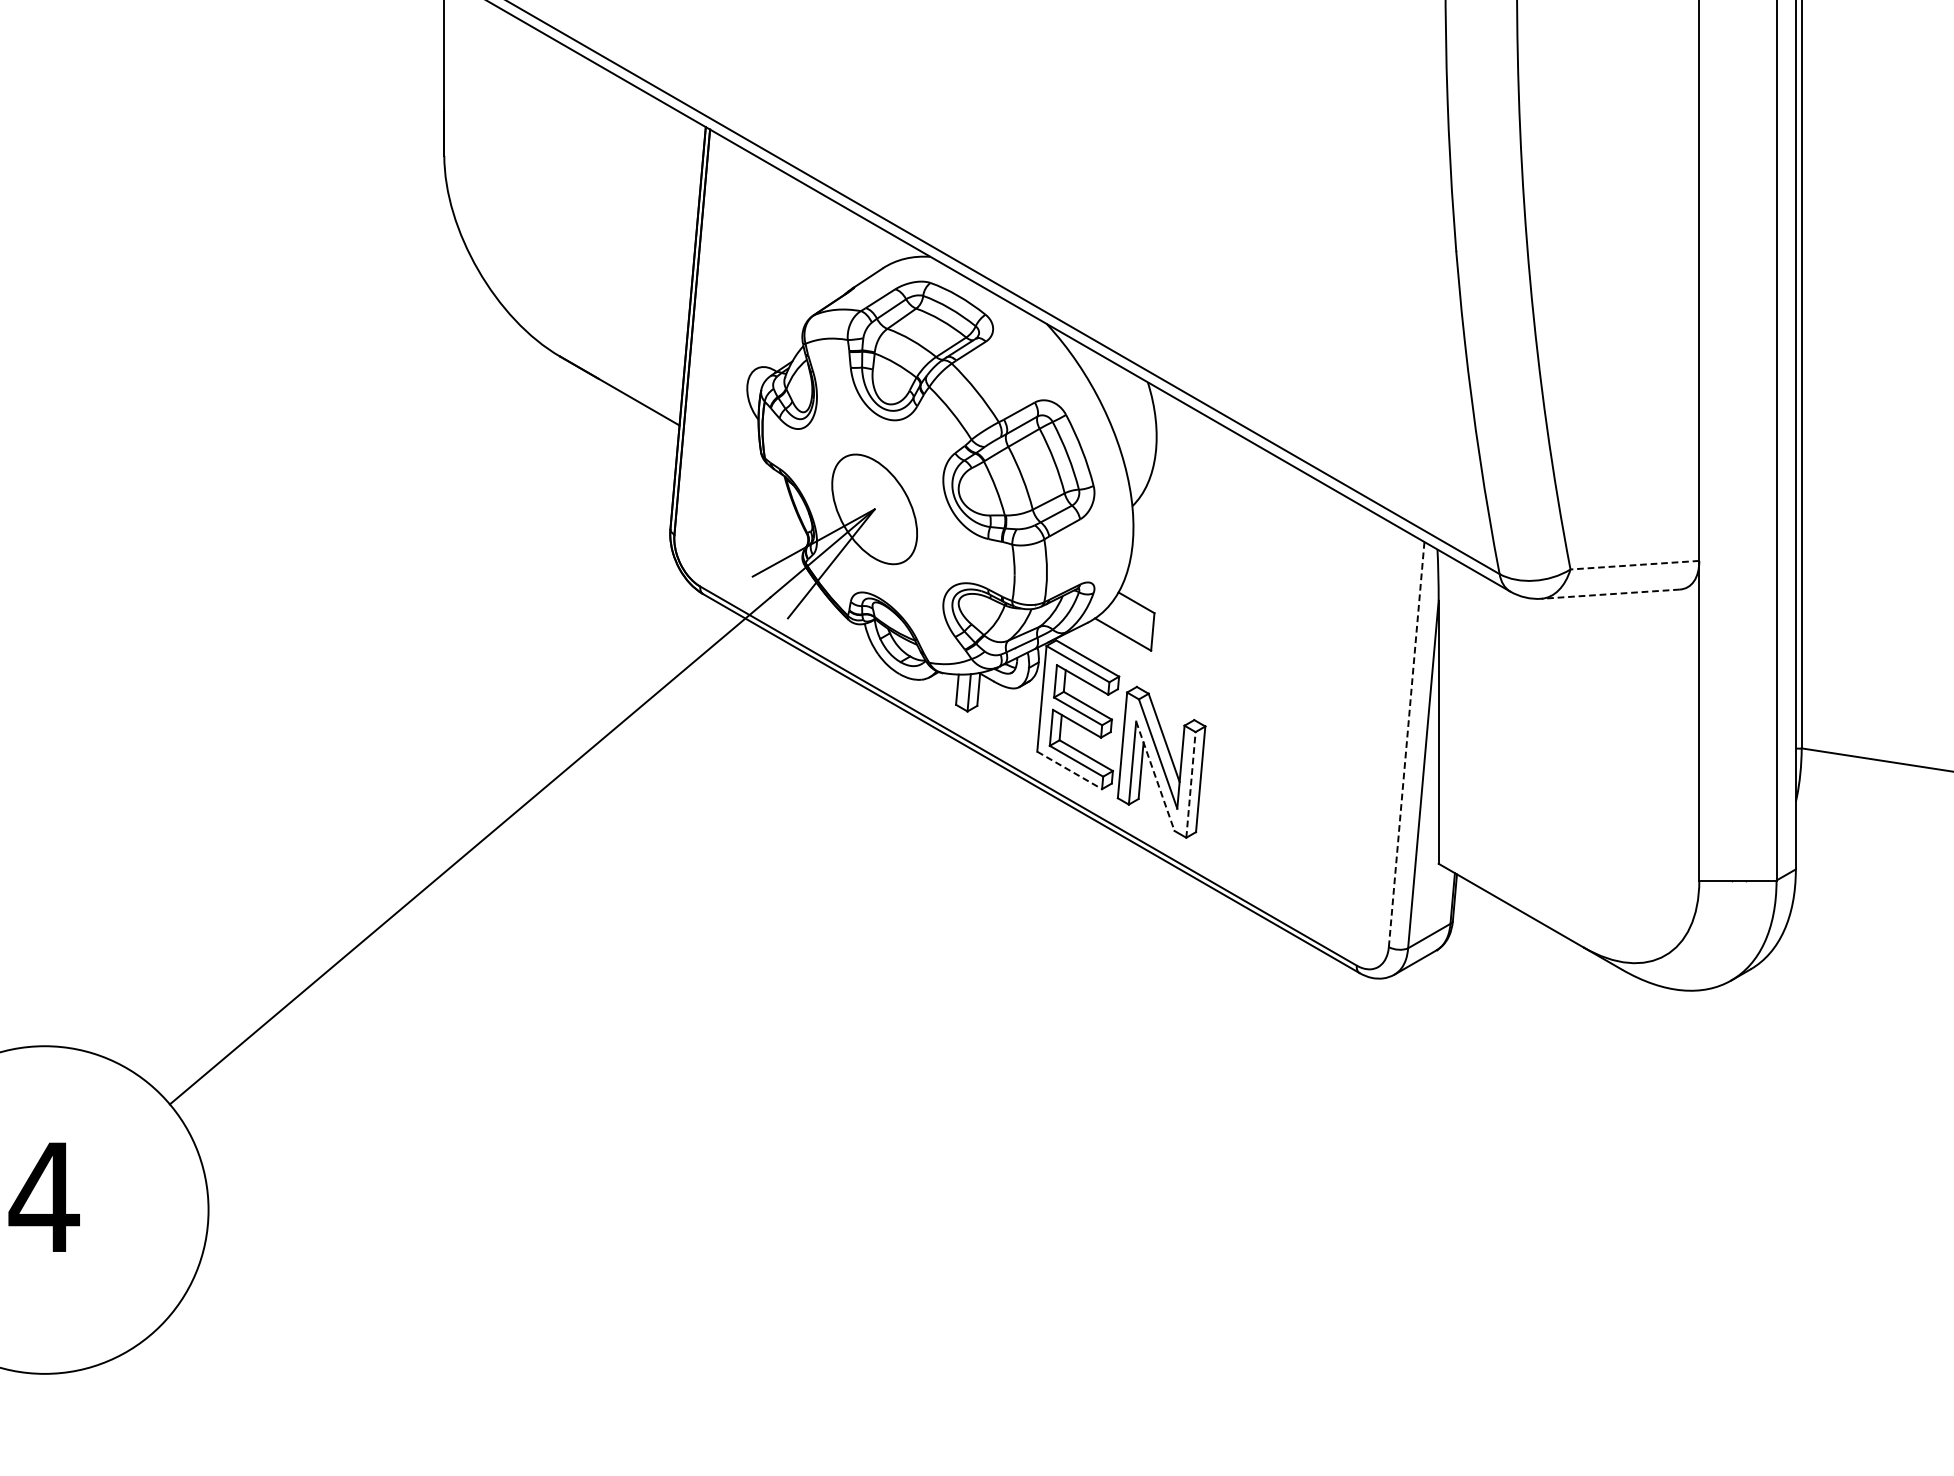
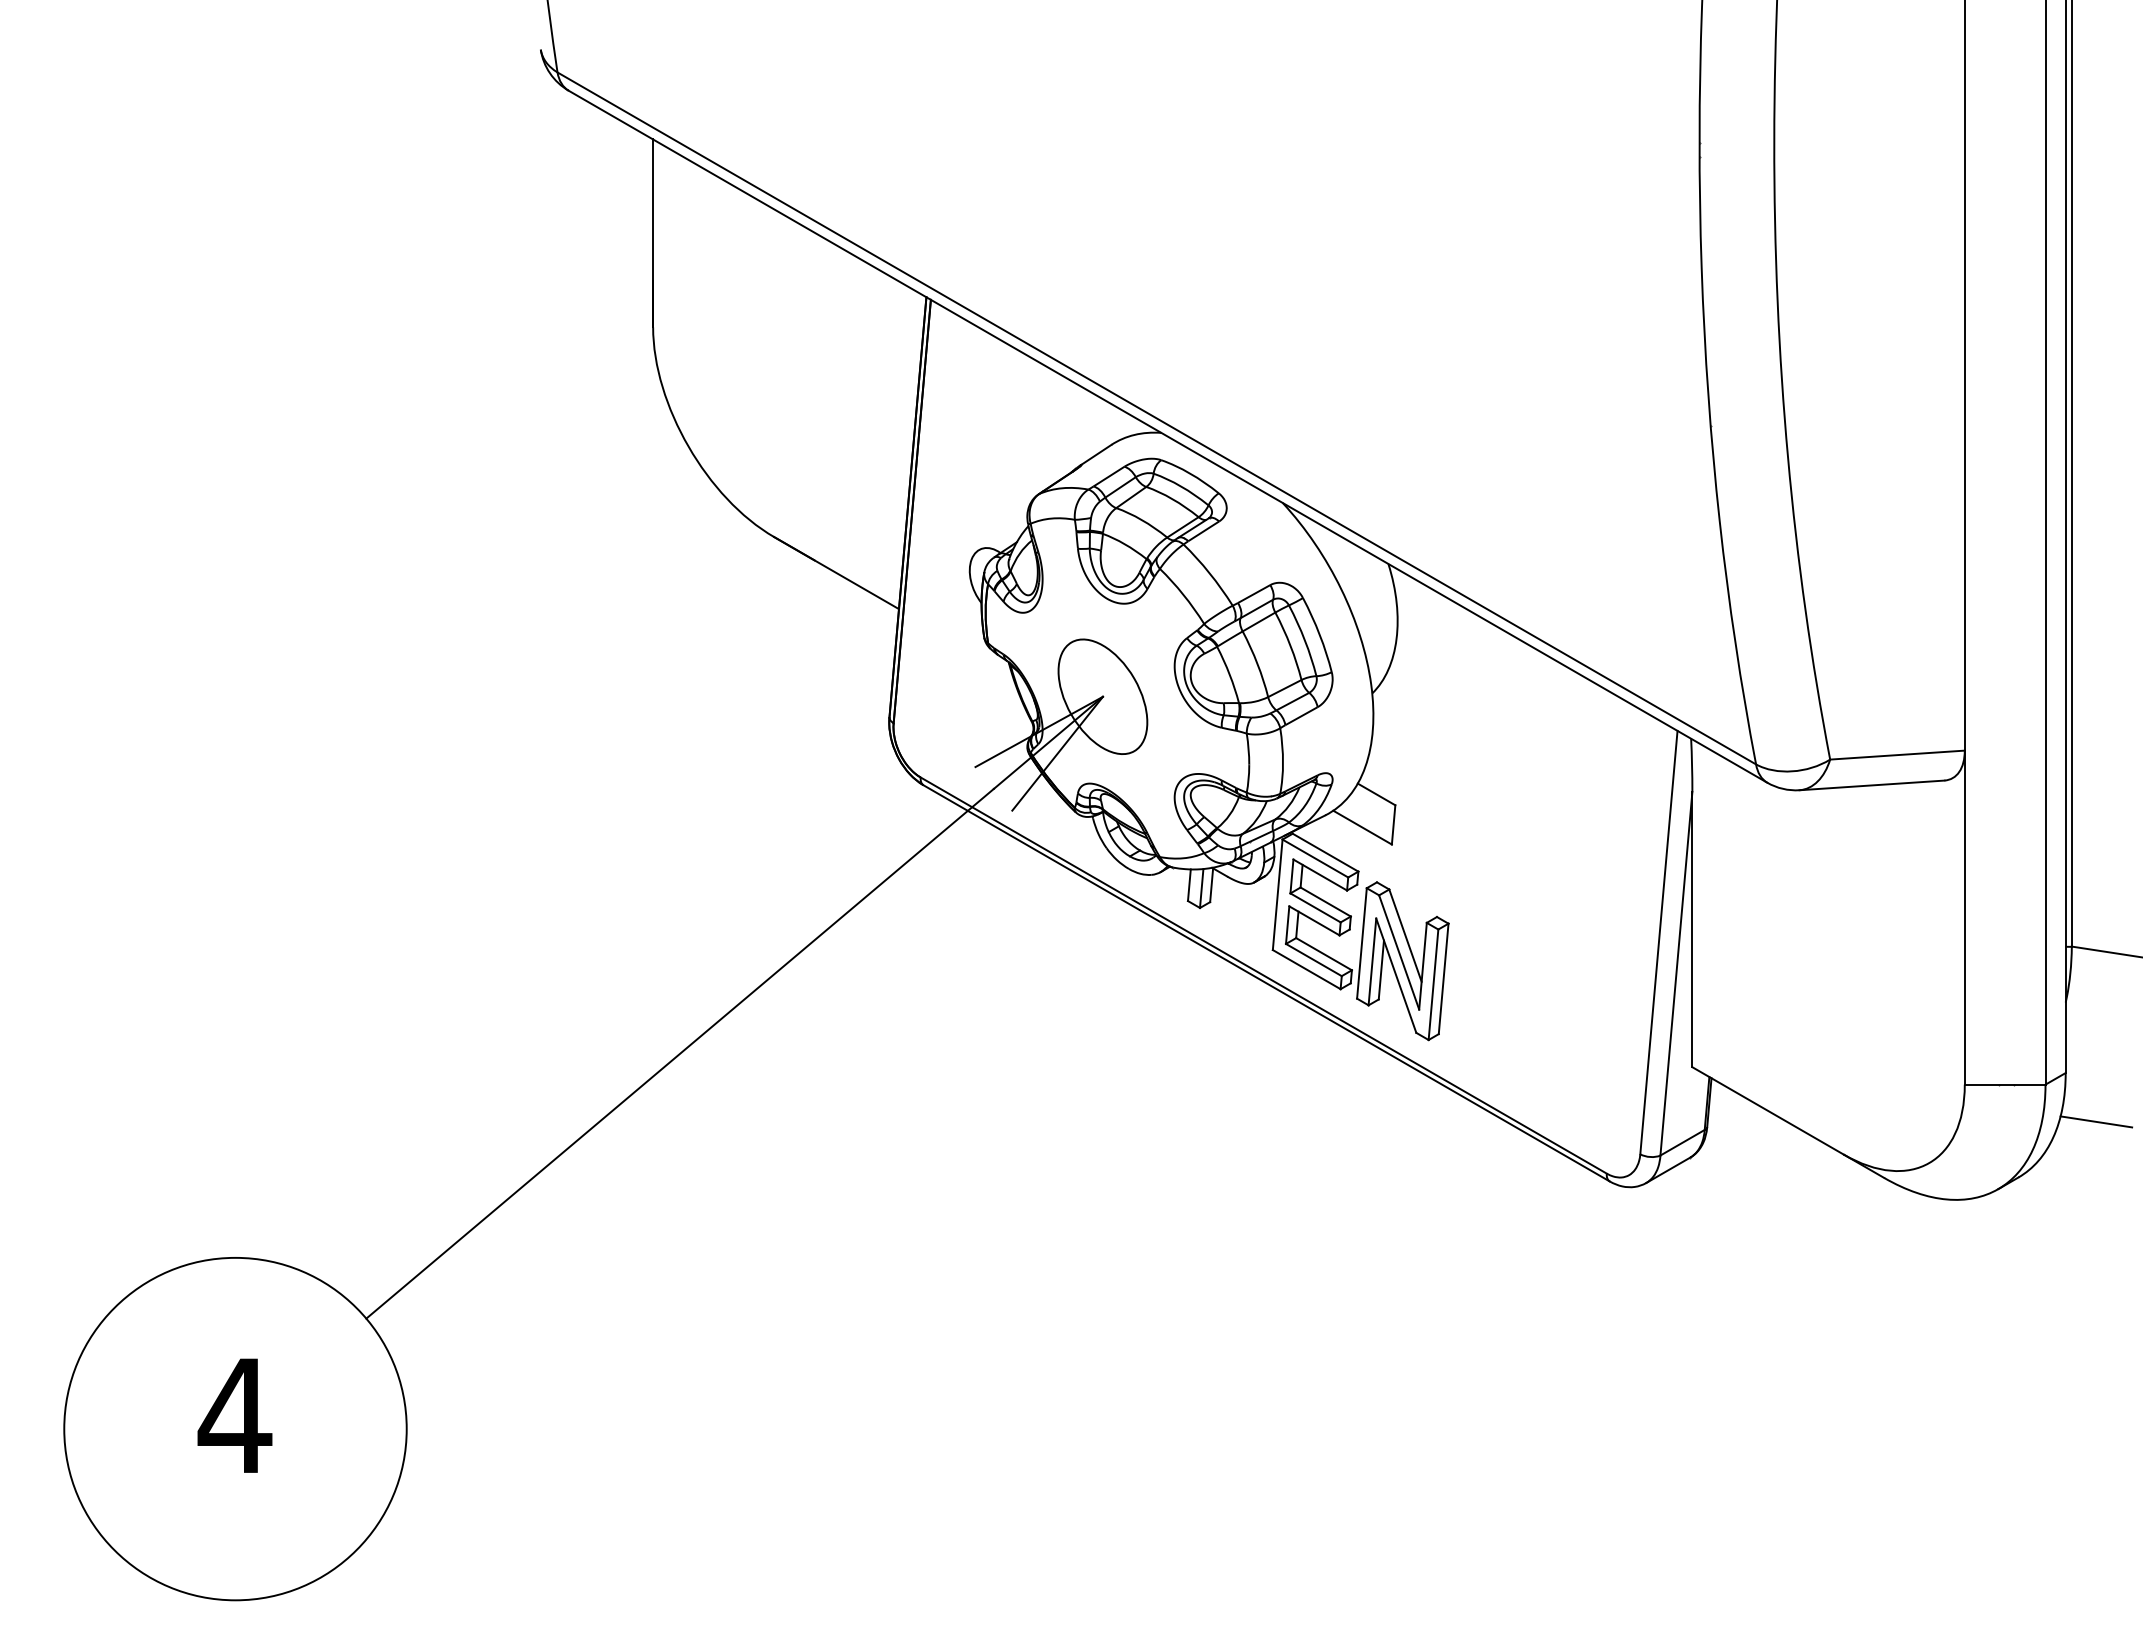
line: (1633, 565) -> (1896, 755), dashed -> solid
line: (1611, 594) -> (1872, 785), dashed -> solid
line: (1406, 744) -> (1658, 942), dashed -> solid
line: (1070, 770) -> (1307, 969), dashed -> solid
line: (1155, 776) -> (1396, 975), dashed -> solid
line: (1190, 784) -> (1433, 984), dashed -> solid
line: (1825, 915) -> (2096, 1121), added

